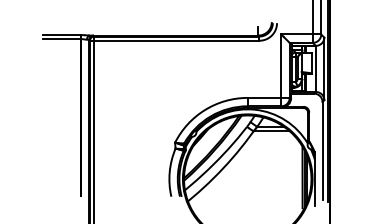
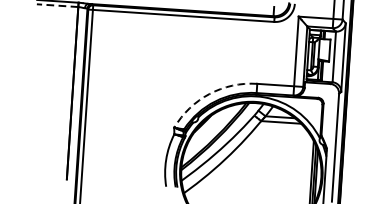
line: (61, 39) -> (57, 6), solid -> dashed
arc: (205, 110) -> (209, 94), solid -> dashed

